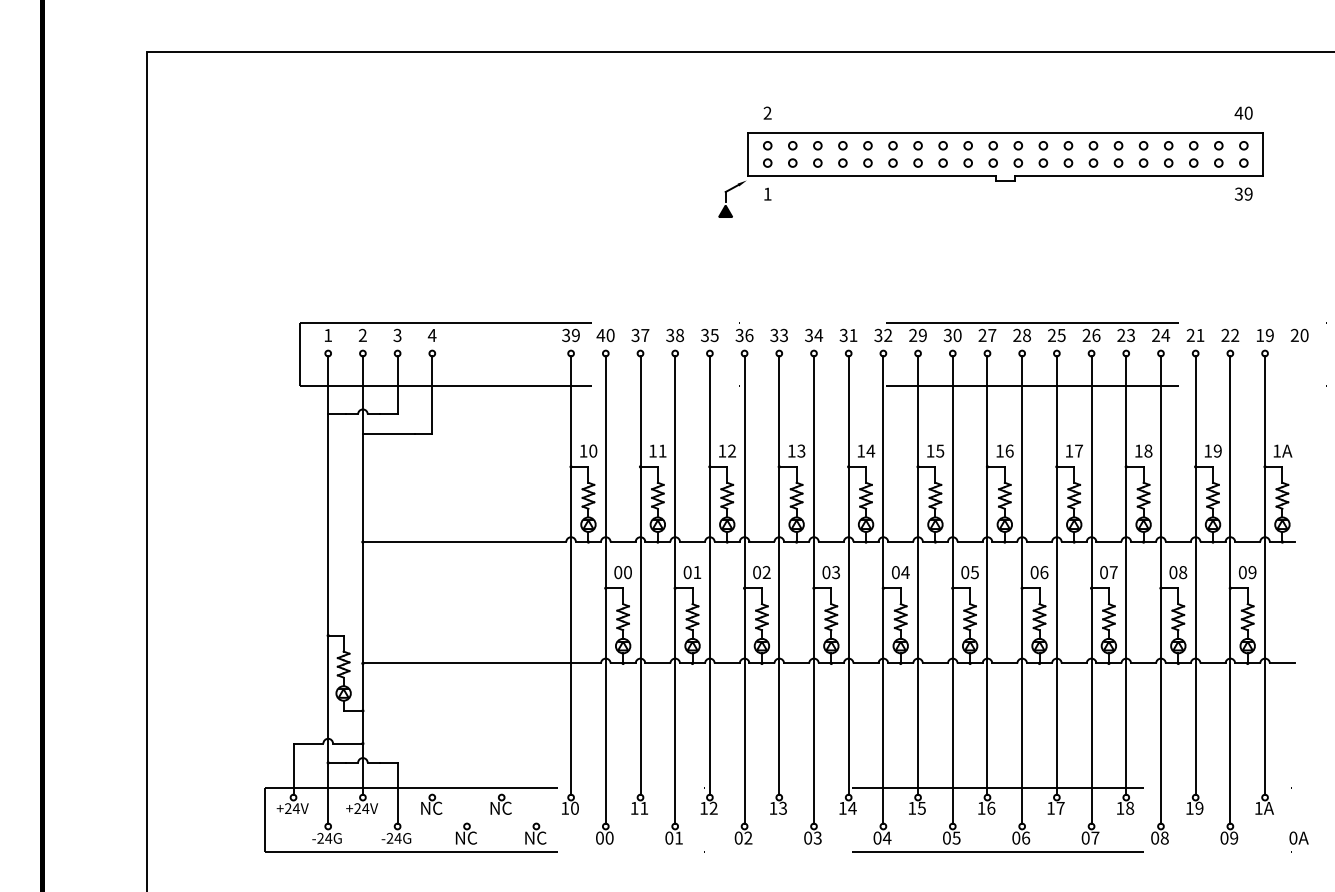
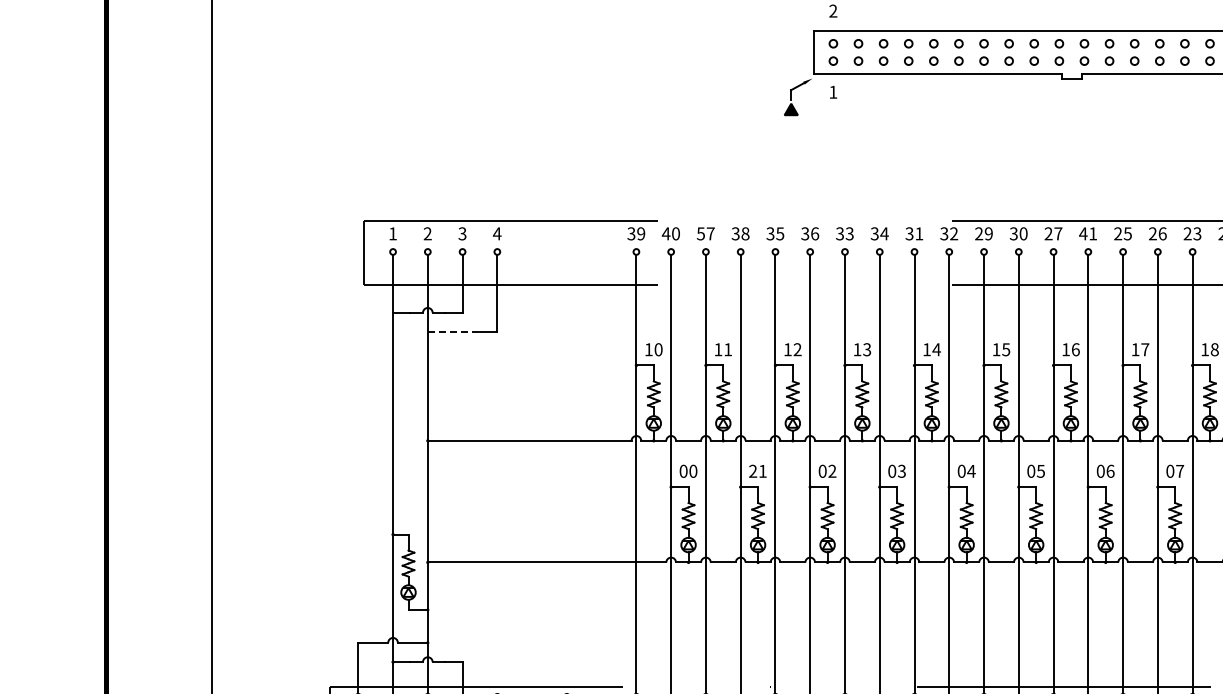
text: (635, 334) -> (700, 232), 37 -> 57
text: (1021, 335) -> (1087, 233), 28 -> 41
line: (389, 433) -> (454, 332), solid -> dashed
text: (687, 572) -> (753, 471), 01 -> 21

